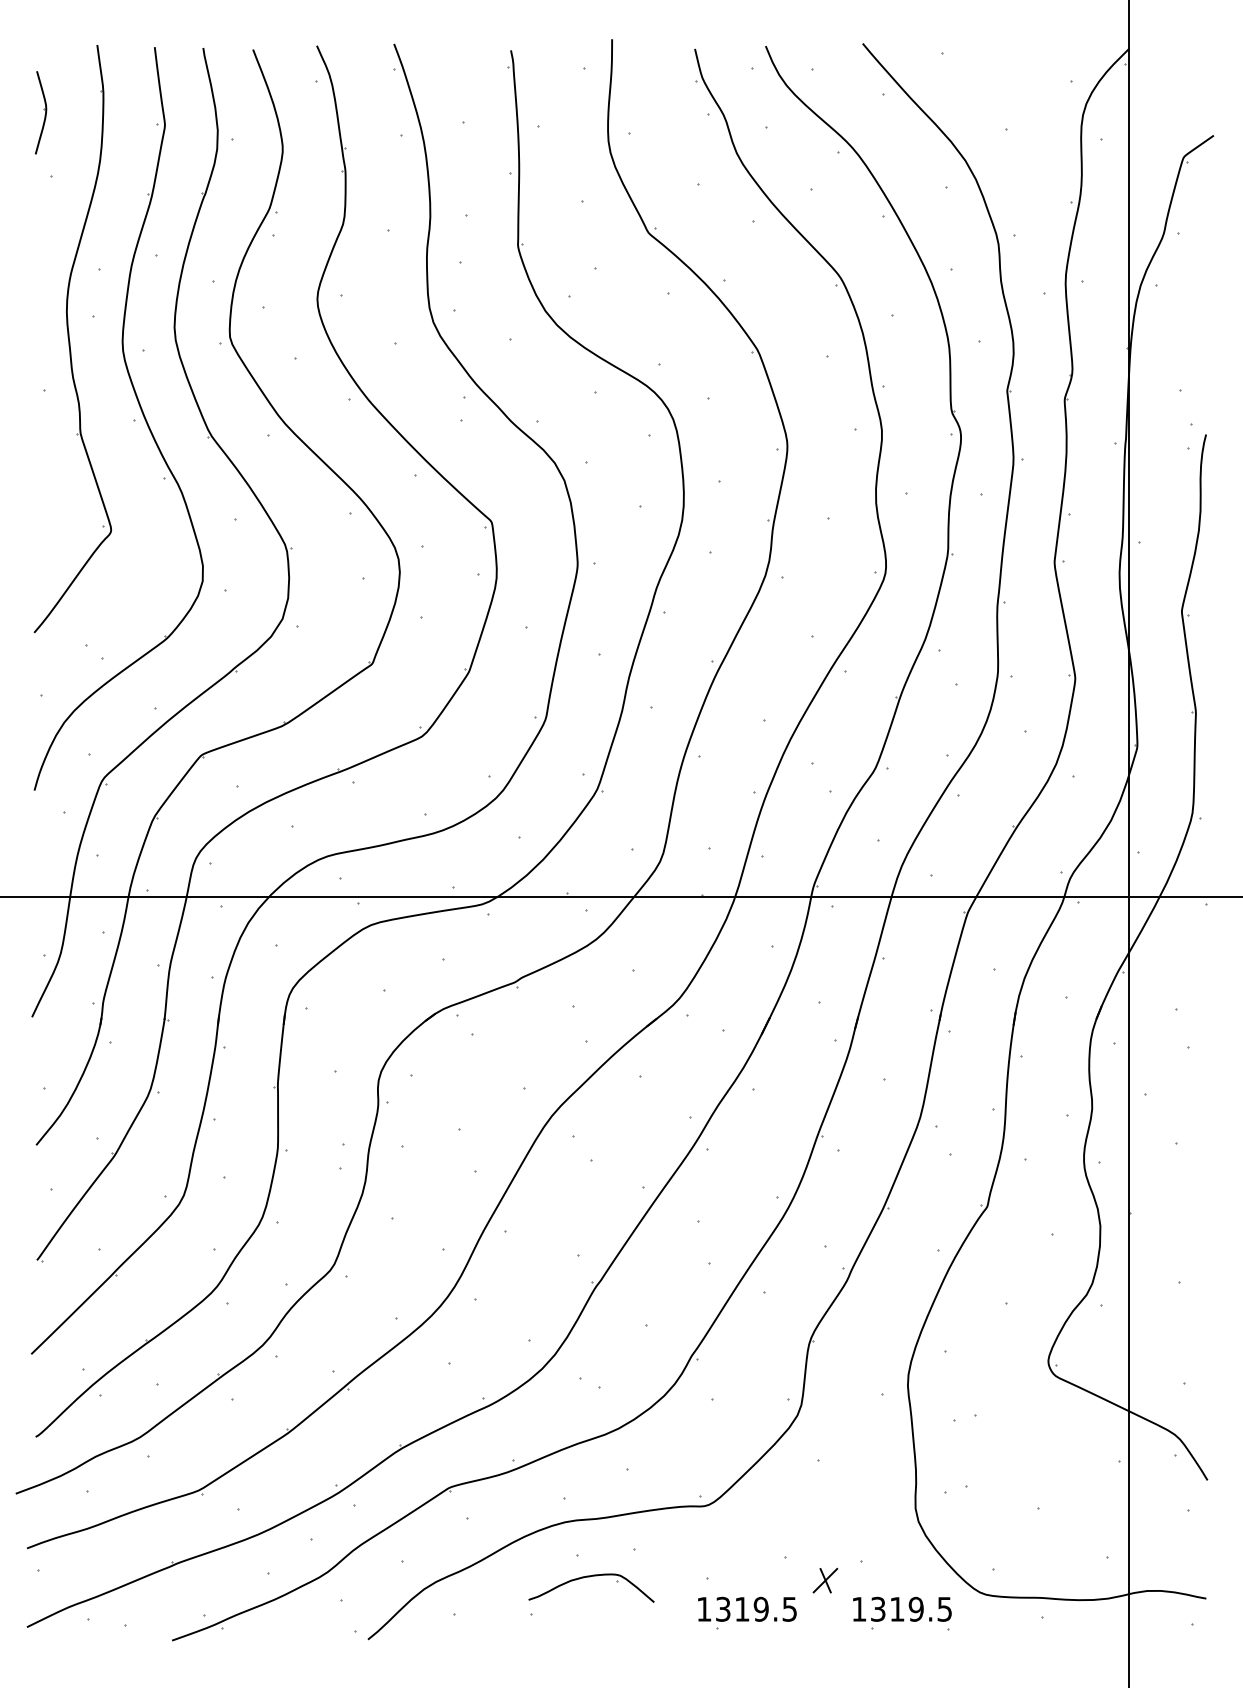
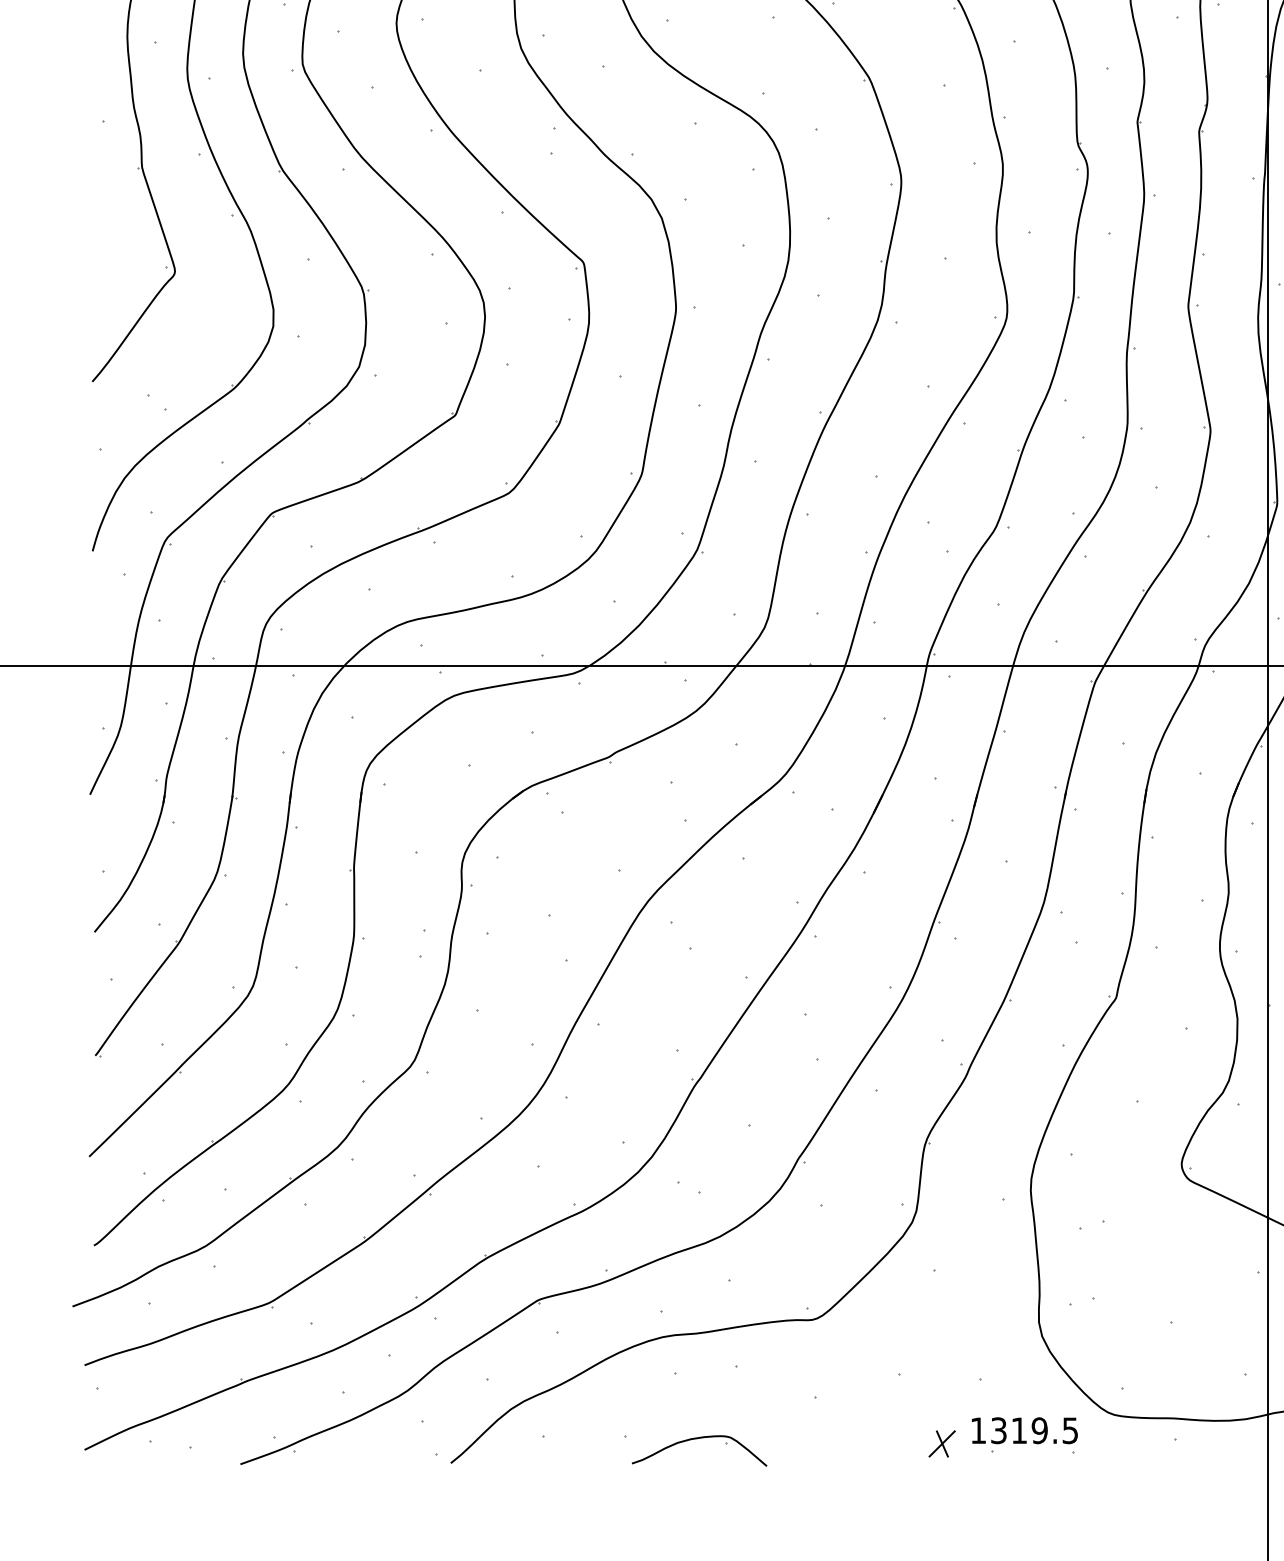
part: (590, 1577) -> (698, 1439), moved
part: (825, 1580) -> (942, 1443), moved
part: (747, 1612) -> (858, 1434), removed

